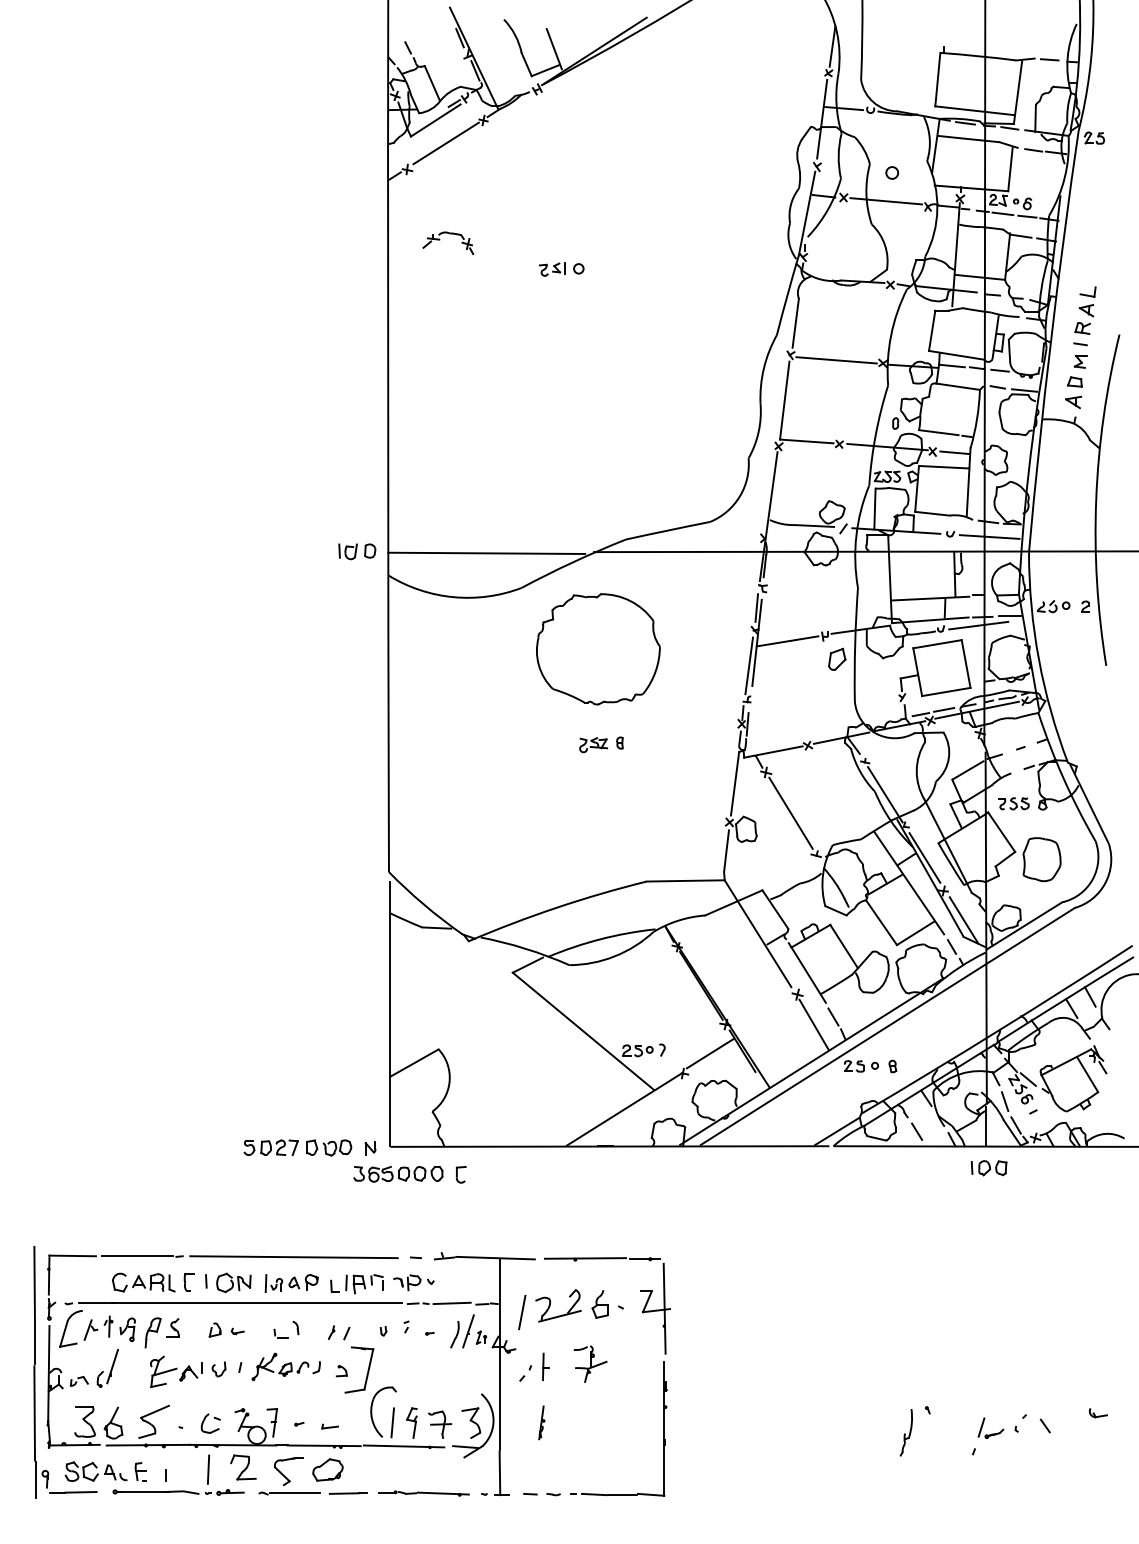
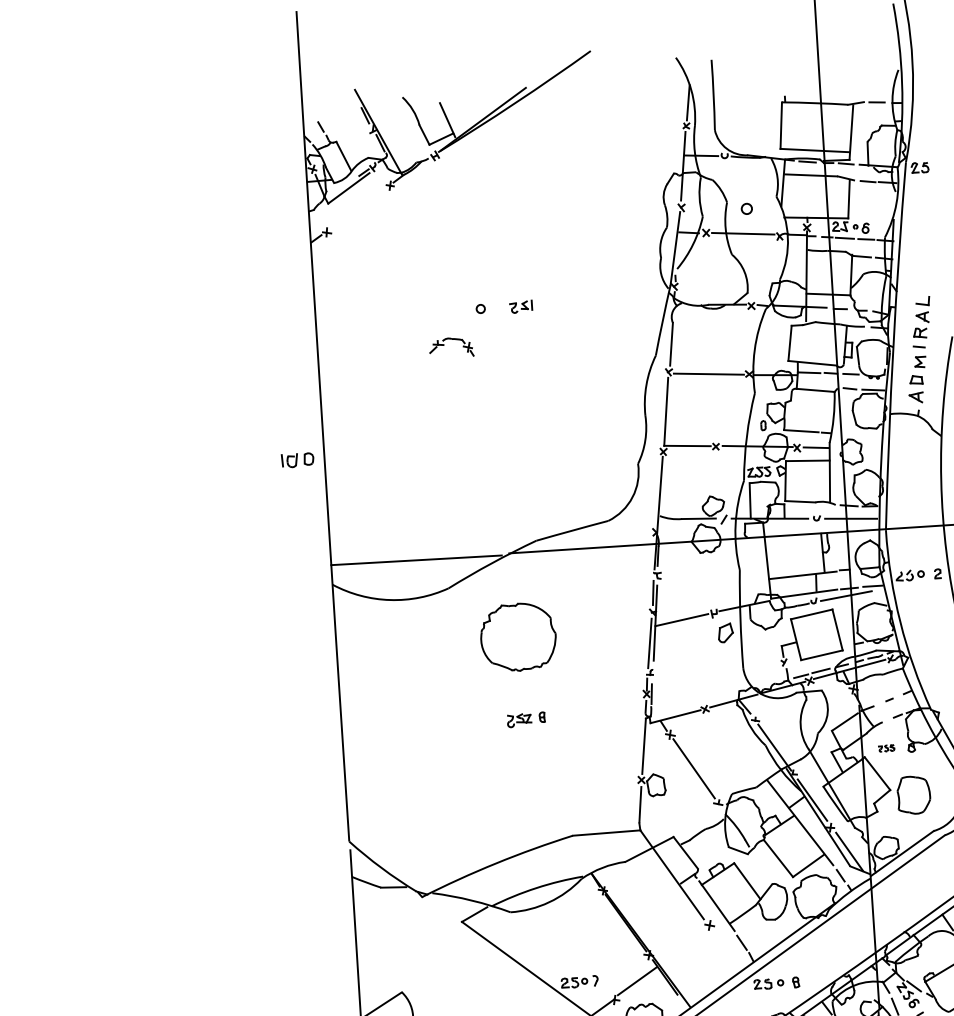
line: (445, 143) -> (358, 207), removed
part: (449, 234) -> (452, 340), moved
part: (552, 269) -> (521, 307), moved
part: (357, 551) -> (297, 460), moved
part: (598, 649) -> (518, 637), size x0.7
part: (1013, 803) -> (886, 748), size x0.6
line: (813, 1024) -> (725, 950), removed

